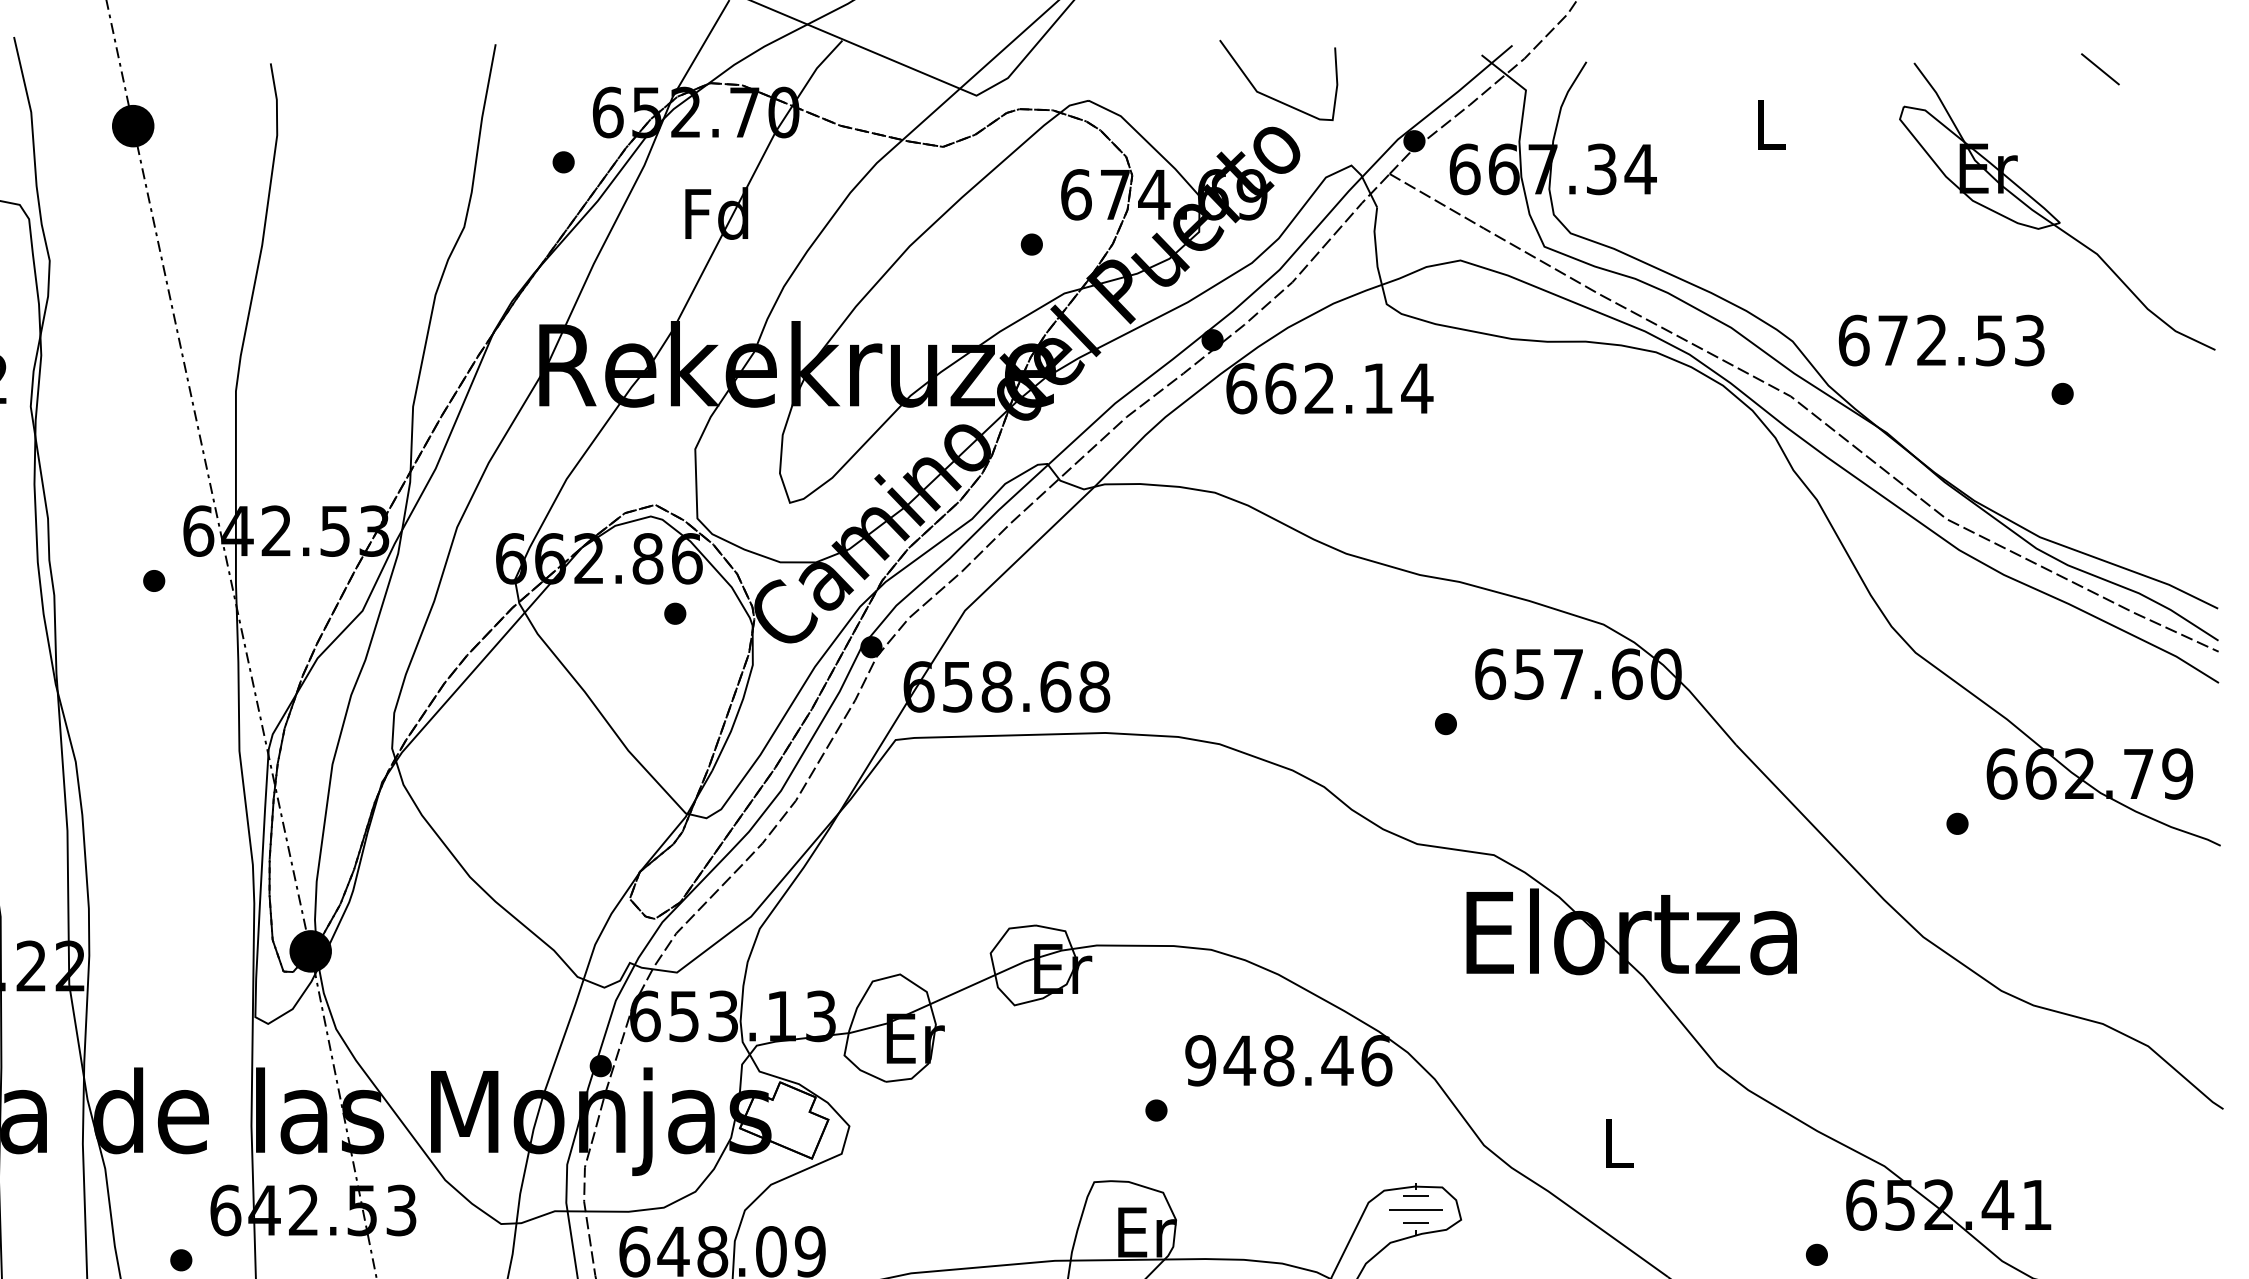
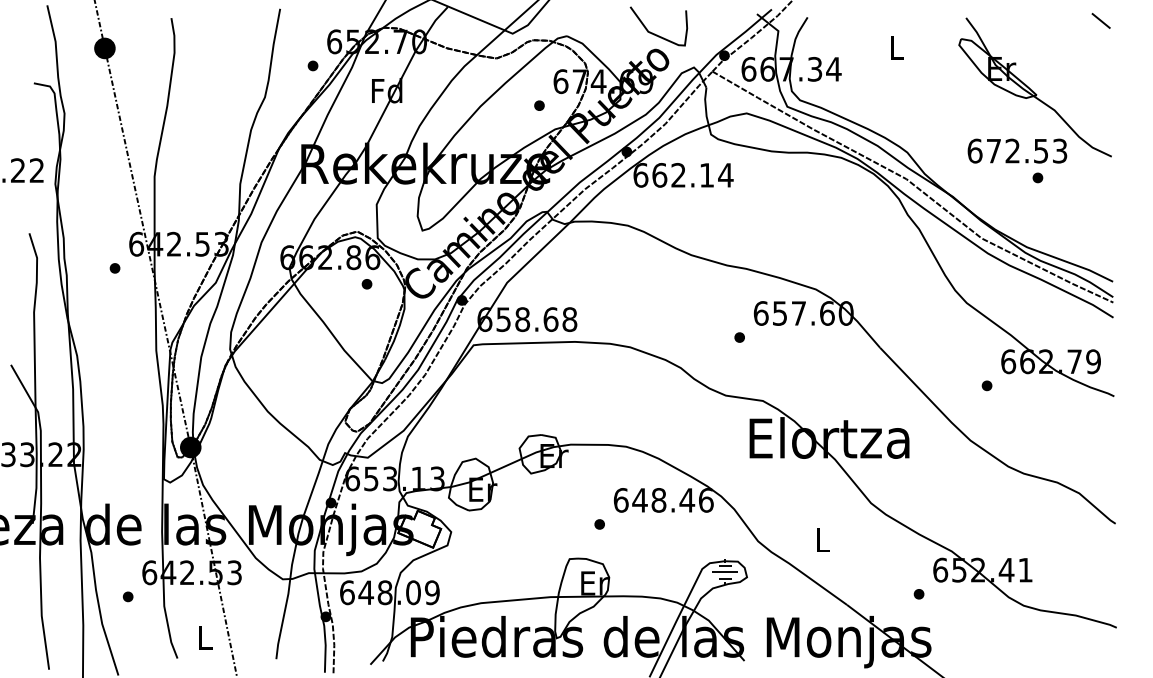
line: (2099, 68) -> (1100, 20), moved
text: (1941, 339) -> (1017, 150), moved
text: (1199, 1060) -> (620, 500), 948.46 -> 648.46

